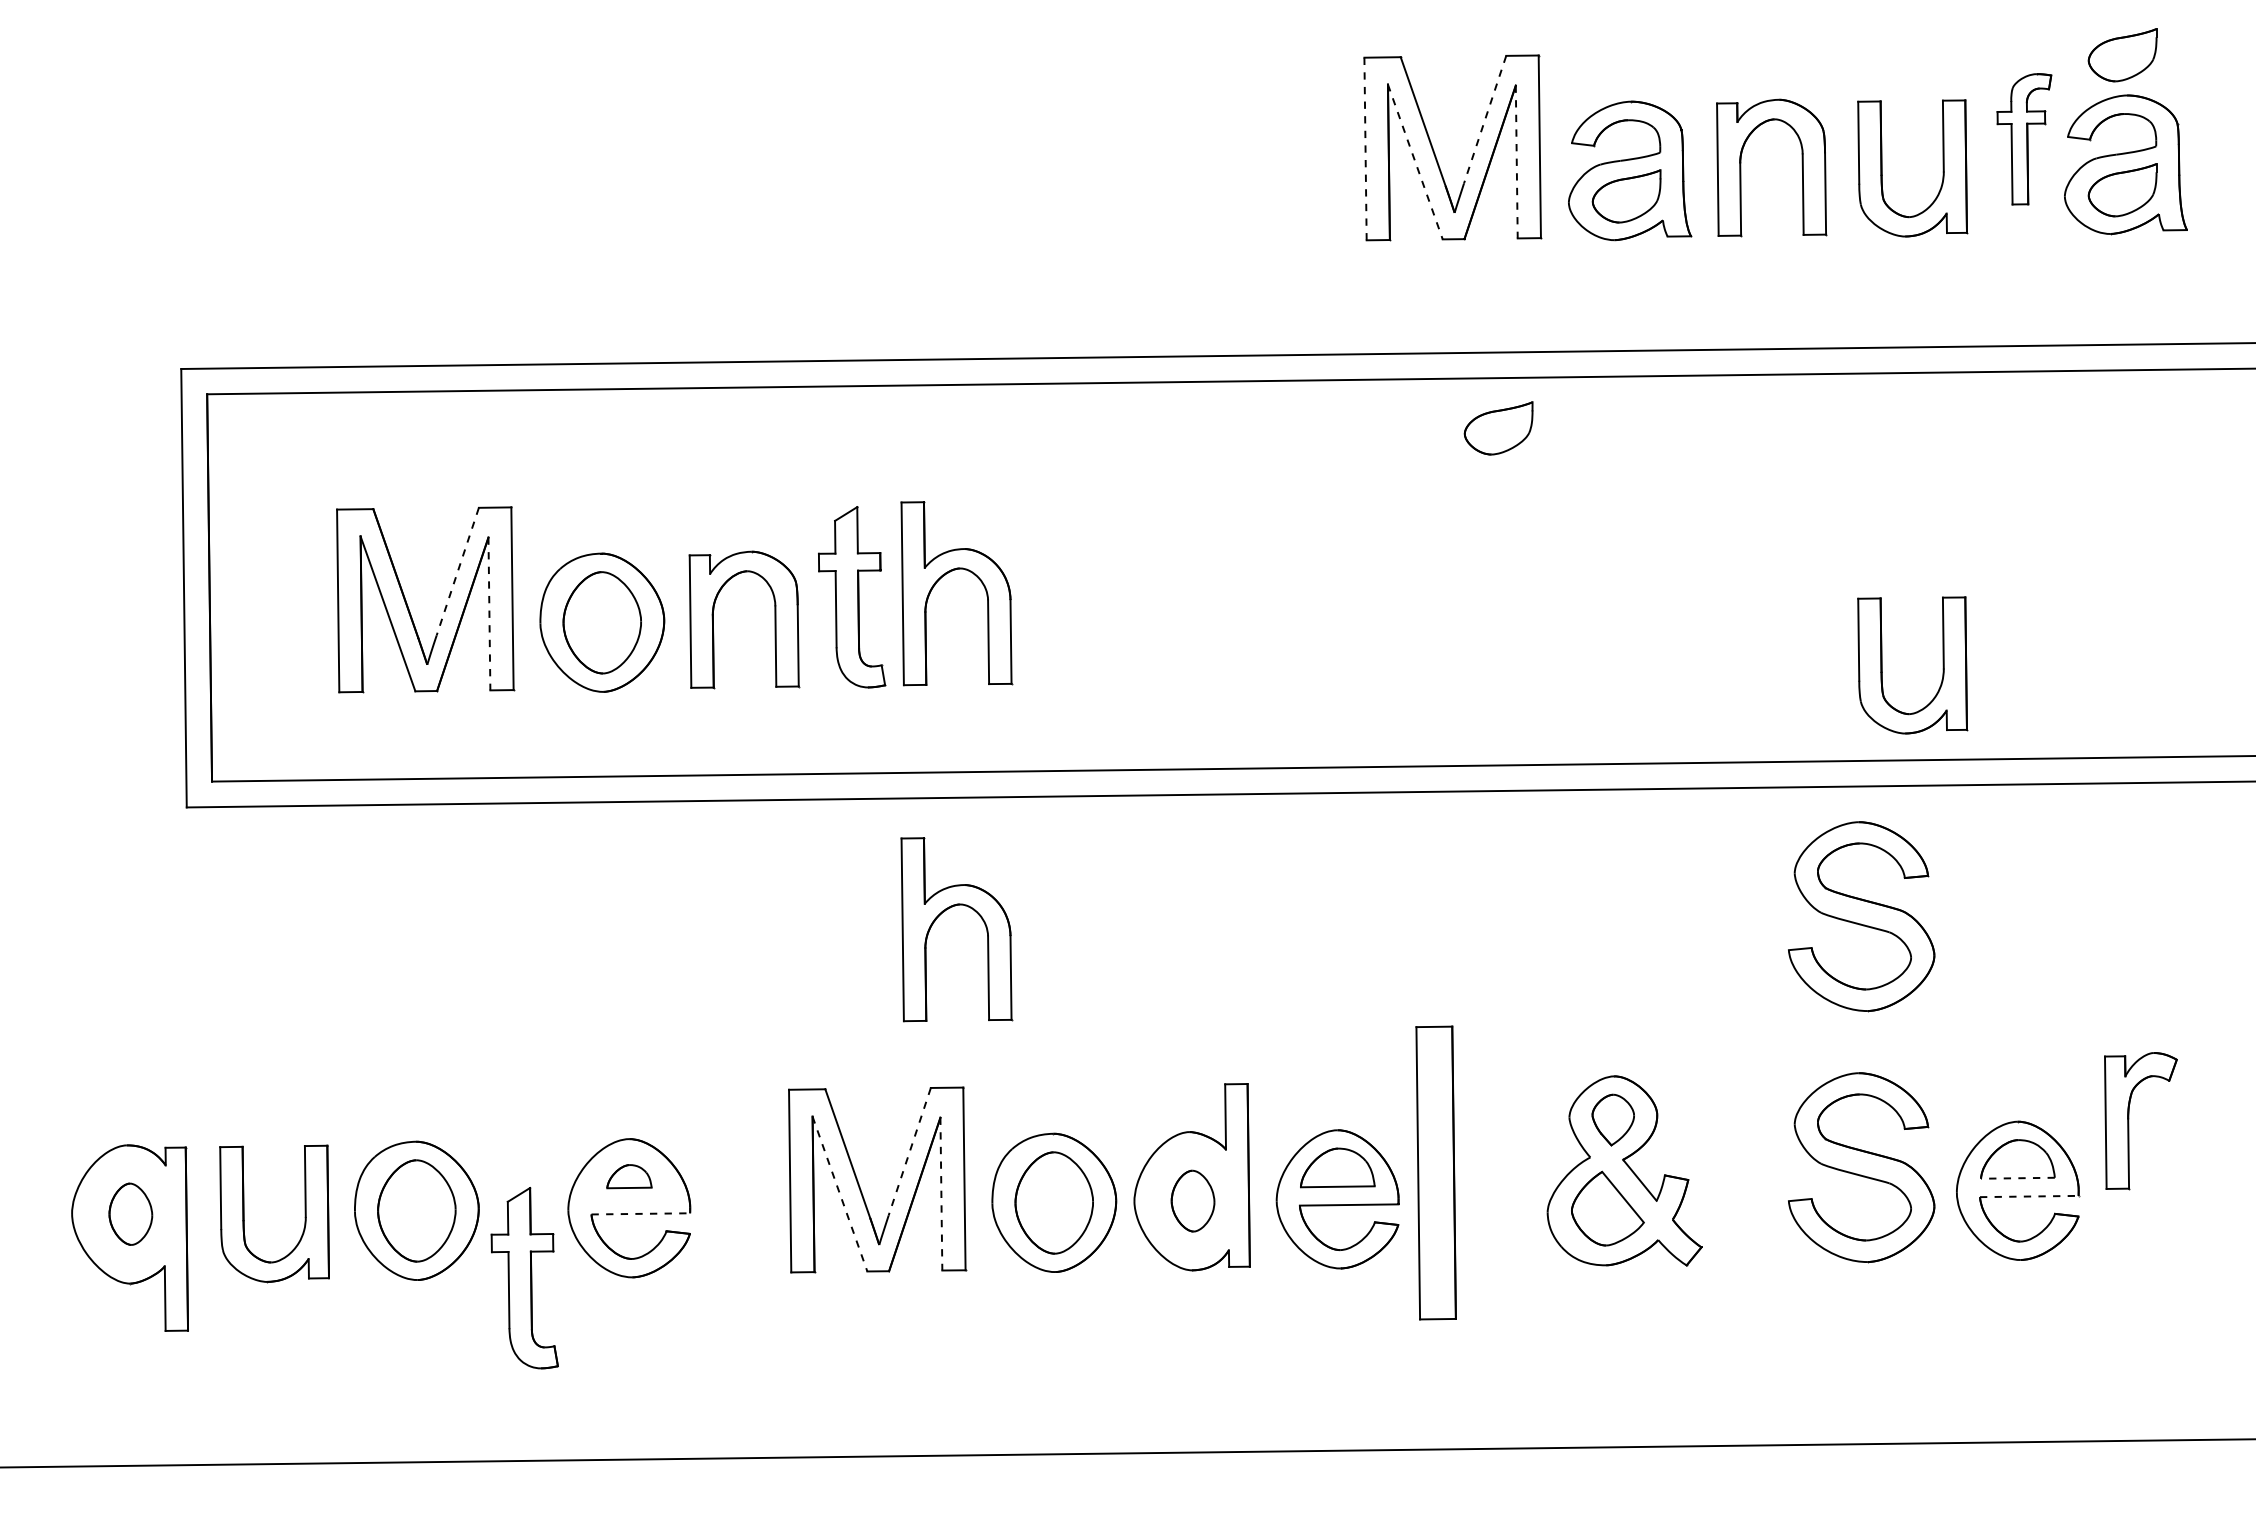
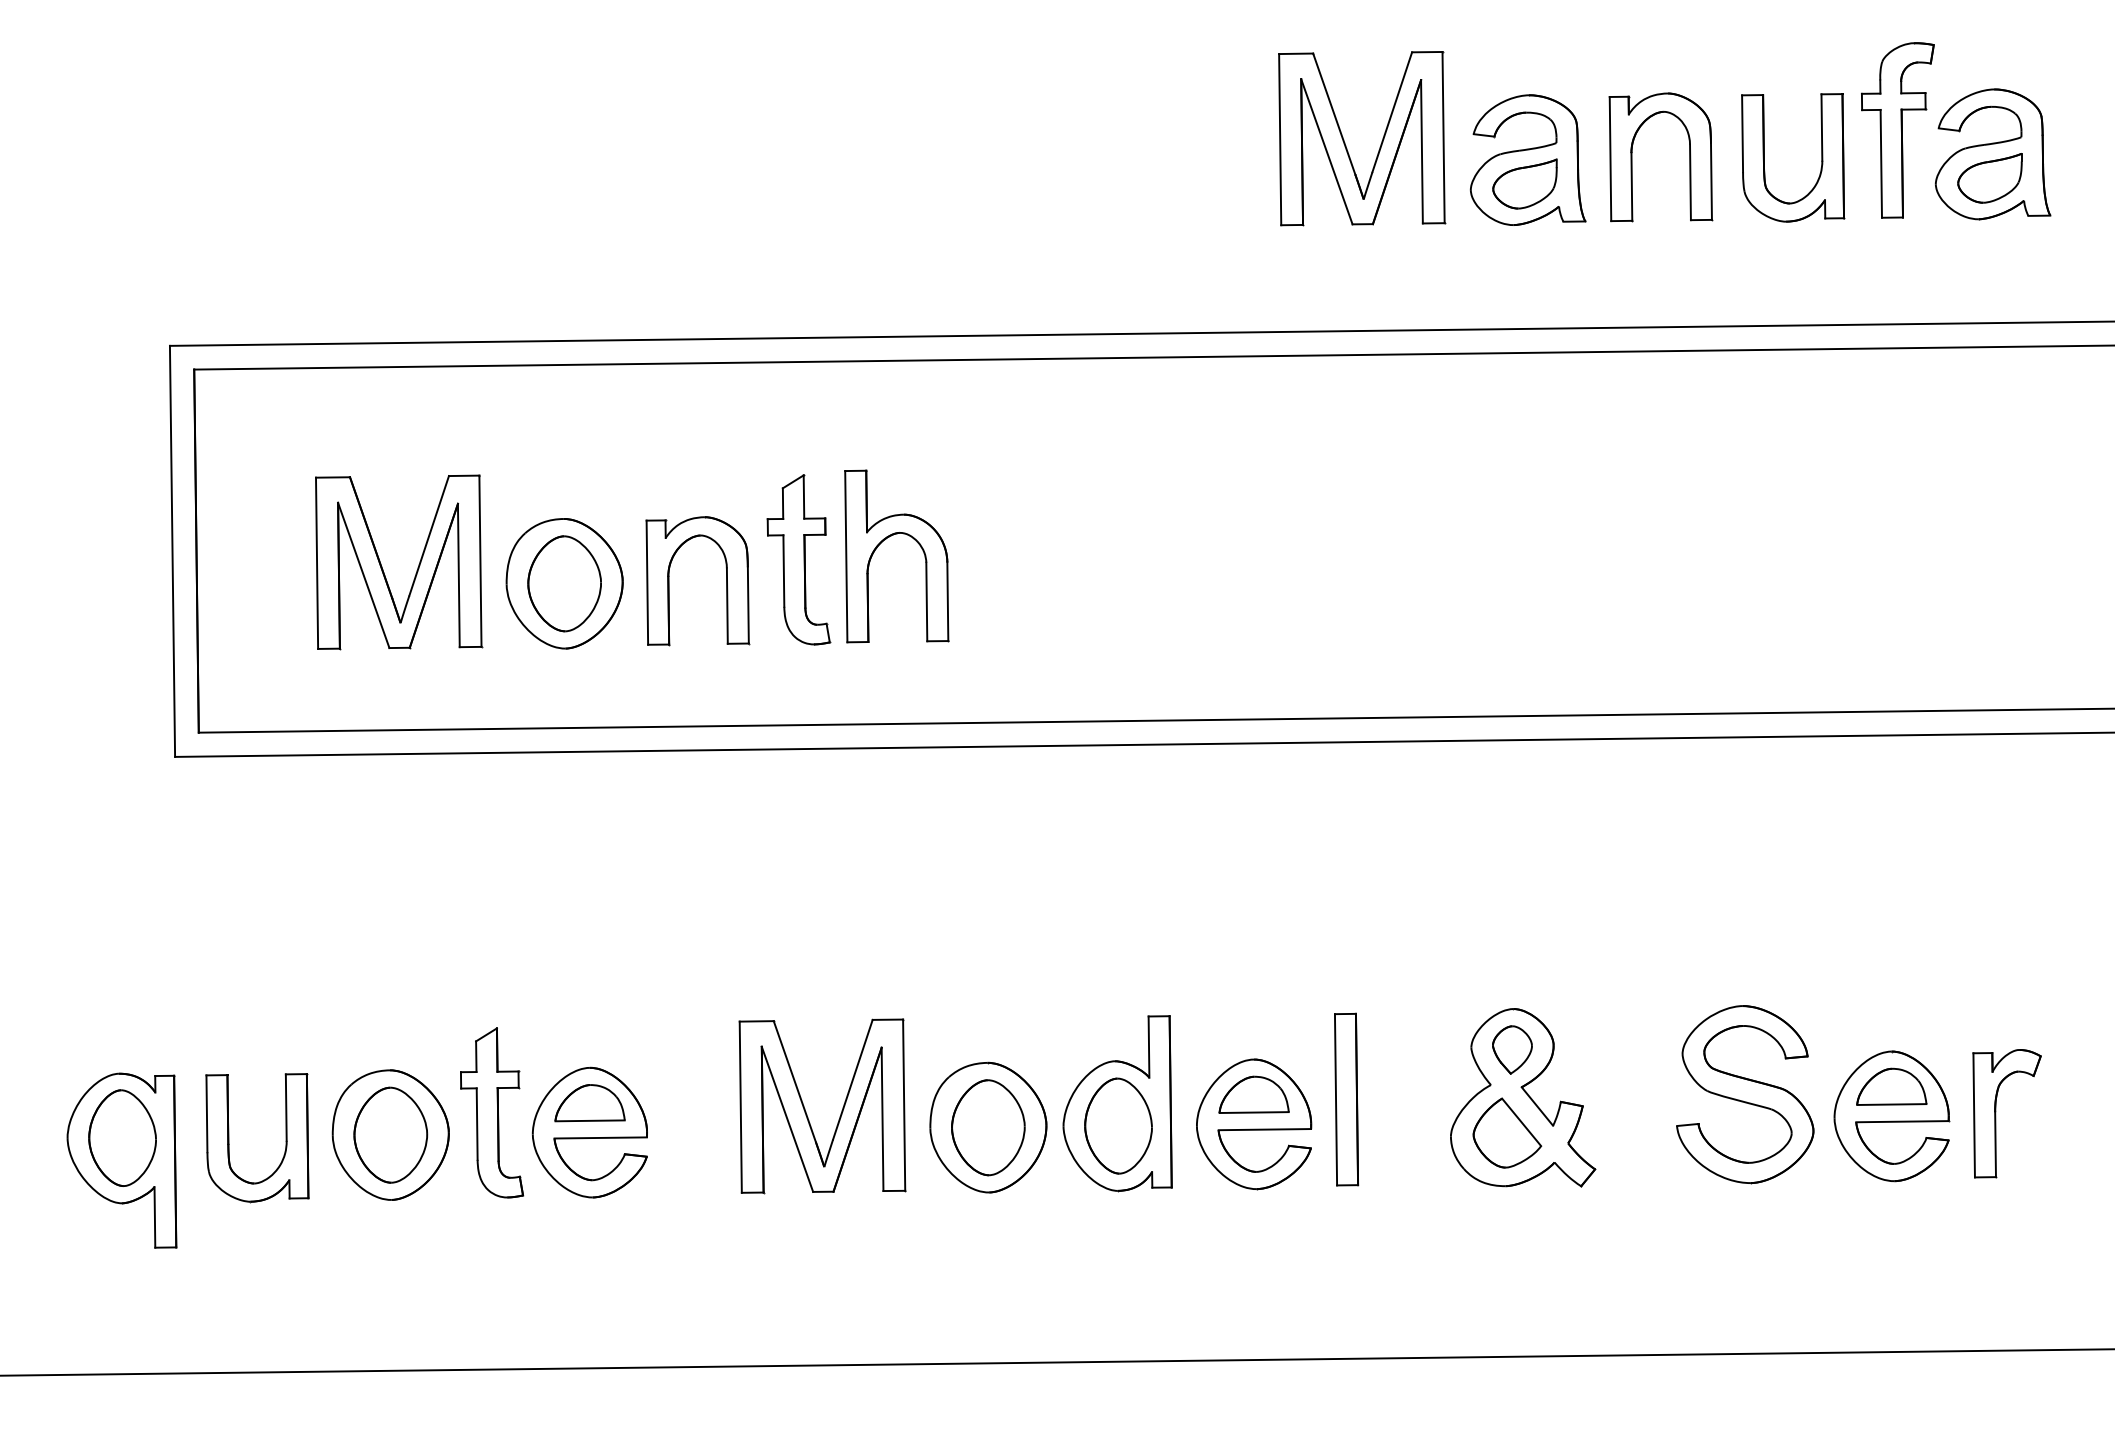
part: (2122, 55) -> (1989, 51), removed
line: (1484, 120) -> (1391, 112), dashed -> solid
part: (2024, 139) -> (1897, 130), size x1.43
line: (1365, 149) -> (1280, 140), dashed -> solid
line: (1415, 162) -> (1327, 152), dashed -> solid
line: (1516, 162) -> (1421, 152), dashed -> solid
part: (1498, 428) -> (1404, 401), removed
line: (457, 572) -> (428, 536), dashed -> solid
line: (489, 614) -> (458, 576), dashed -> solid
part: (1882, 665) -> (1764, 623), removed
part: (945, 911) -> (886, 854), removed
part: (1861, 916) -> (1745, 859), removed
part: (2129, 1121) -> (1996, 1114), moved
line: (909, 1152) -> (852, 1080), dashed -> solid
part: (1436, 1172) -> (1346, 1099), size x0.62
part: (629, 1176) -> (590, 1102), size x1.67
line: (2017, 1178) -> (1891, 1104), dashed -> solid
line: (840, 1194) -> (787, 1119), dashed -> solid
line: (941, 1194) -> (882, 1119), dashed -> solid
line: (2029, 1196) -> (1902, 1121), dashed -> solid
part: (1192, 1200) -> (1117, 1125), size x1.67
line: (641, 1213) -> (601, 1137), dashed -> solid
part: (130, 1214) -> (122, 1138), size x1.67
part: (524, 1278) -> (491, 1113), moved

